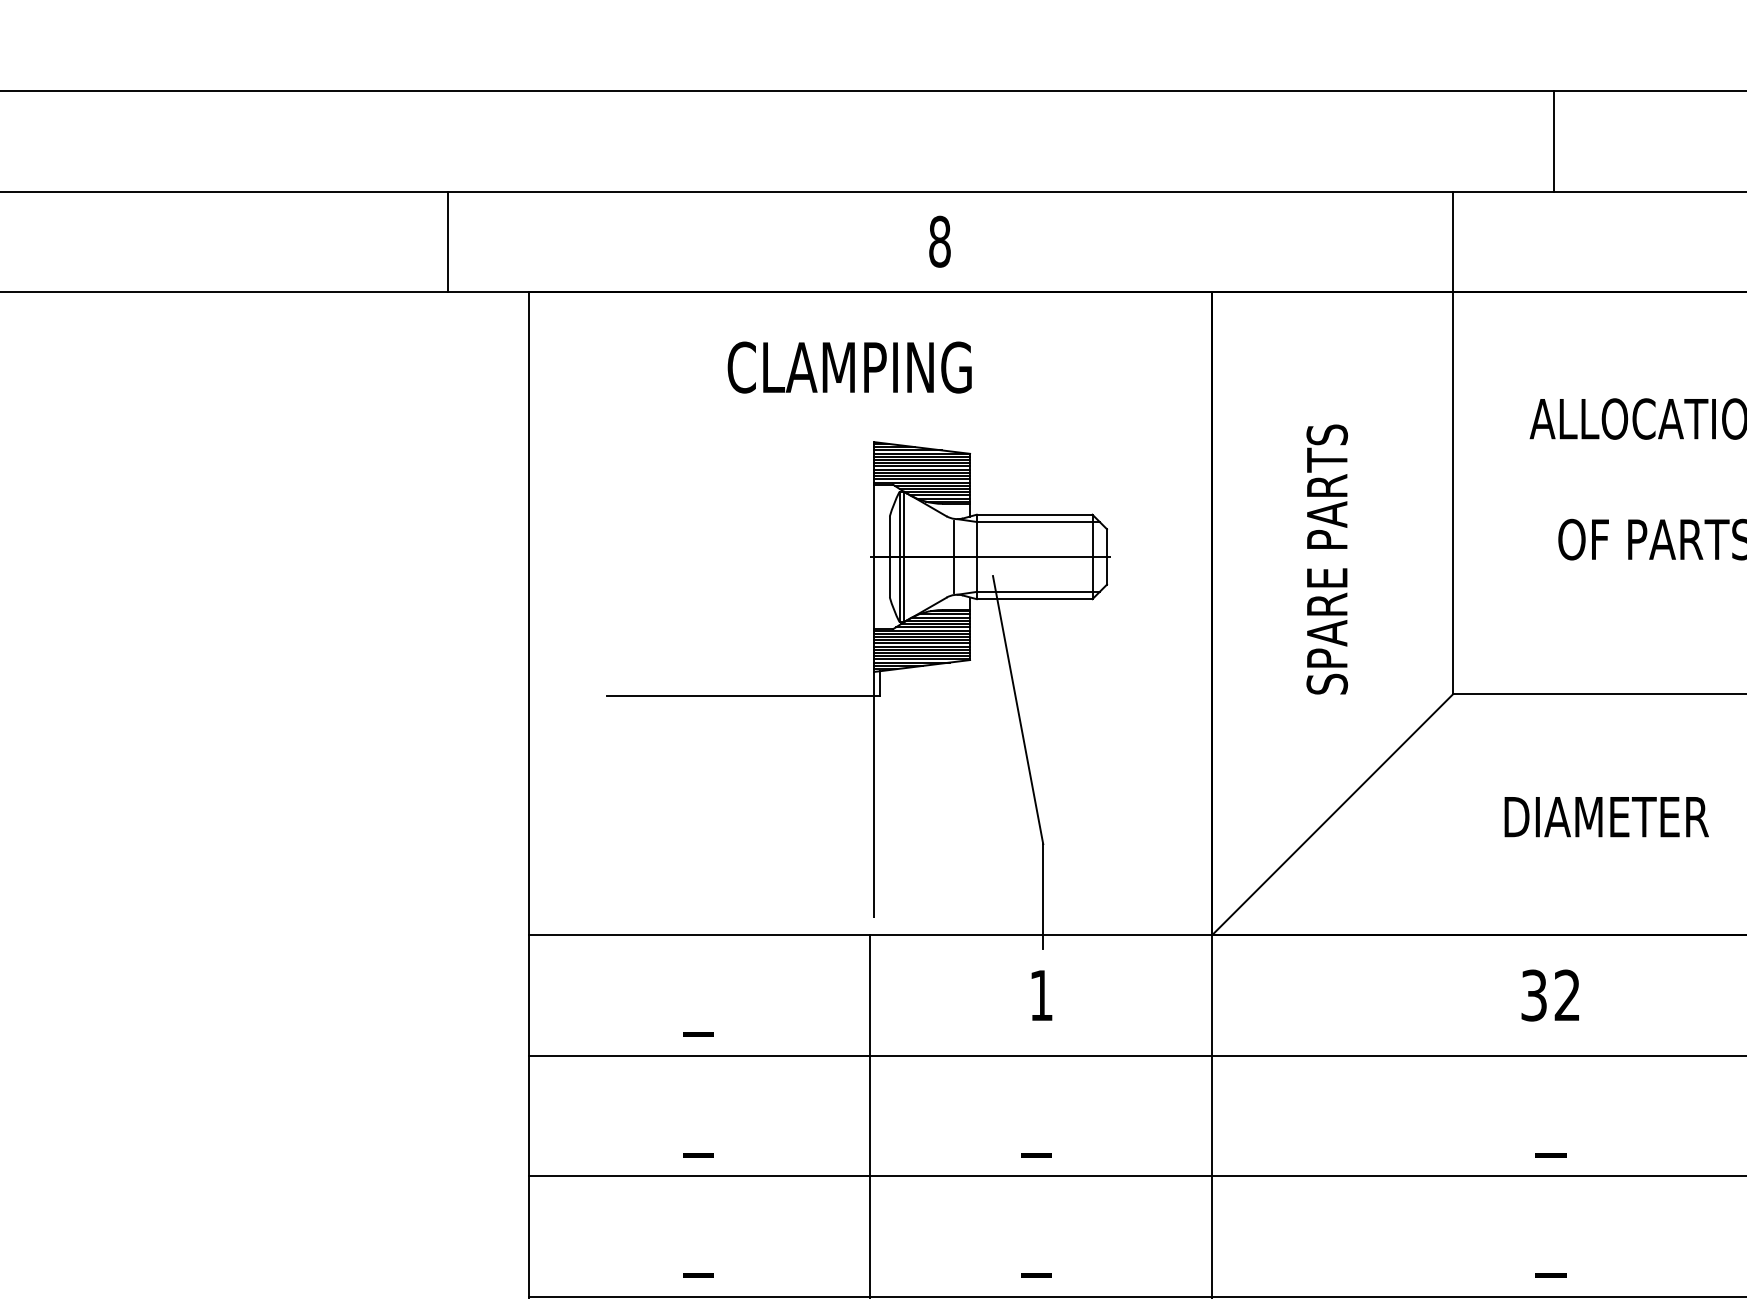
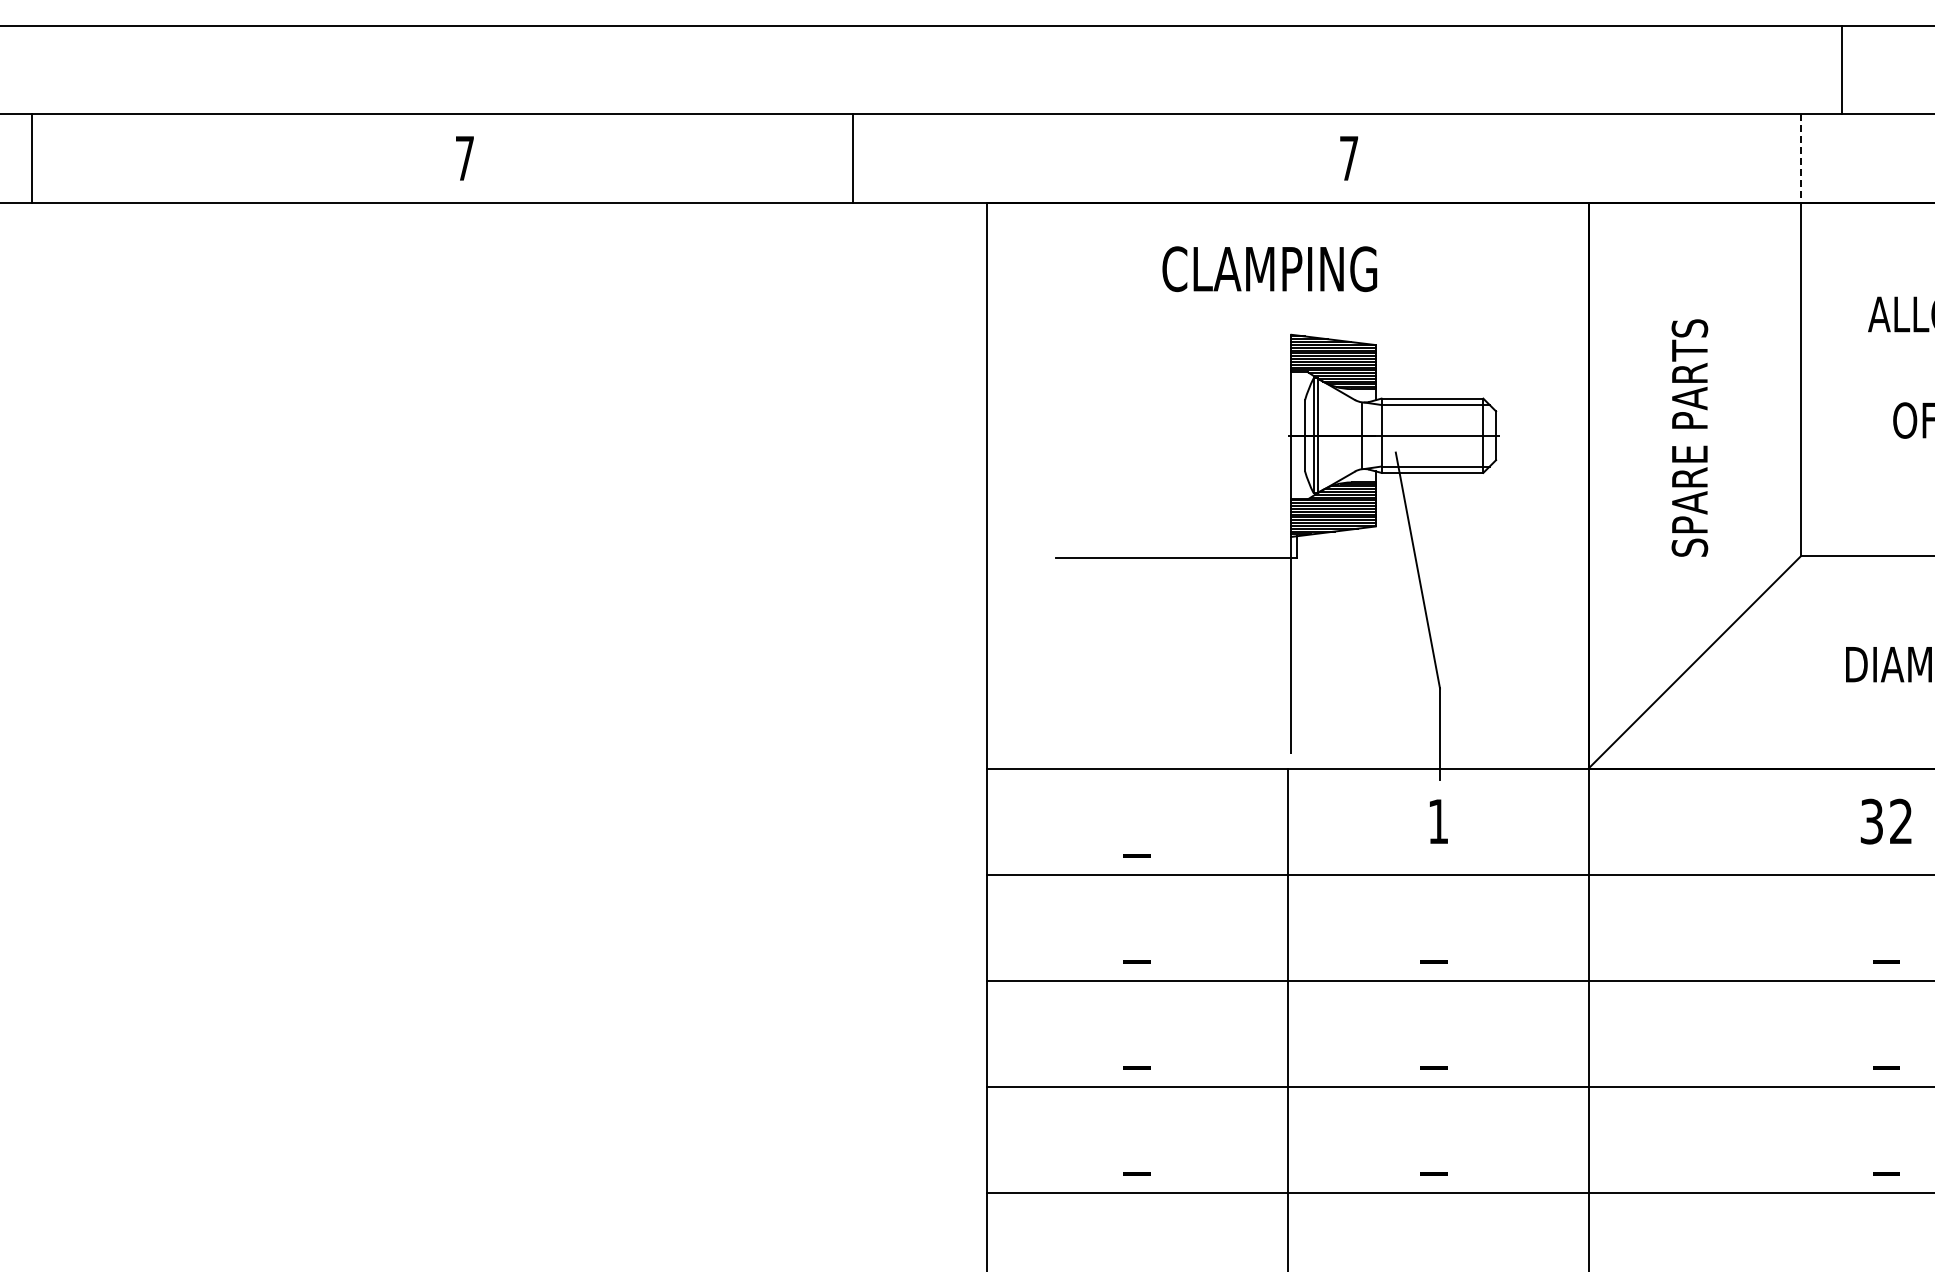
line: (1554, 140) -> (1842, 69), moved
line: (448, 241) -> (852, 158), moved
text: (939, 241) -> (1348, 158), 8 -> 7
line: (1453, 241) -> (1800, 158), solid -> dashed

